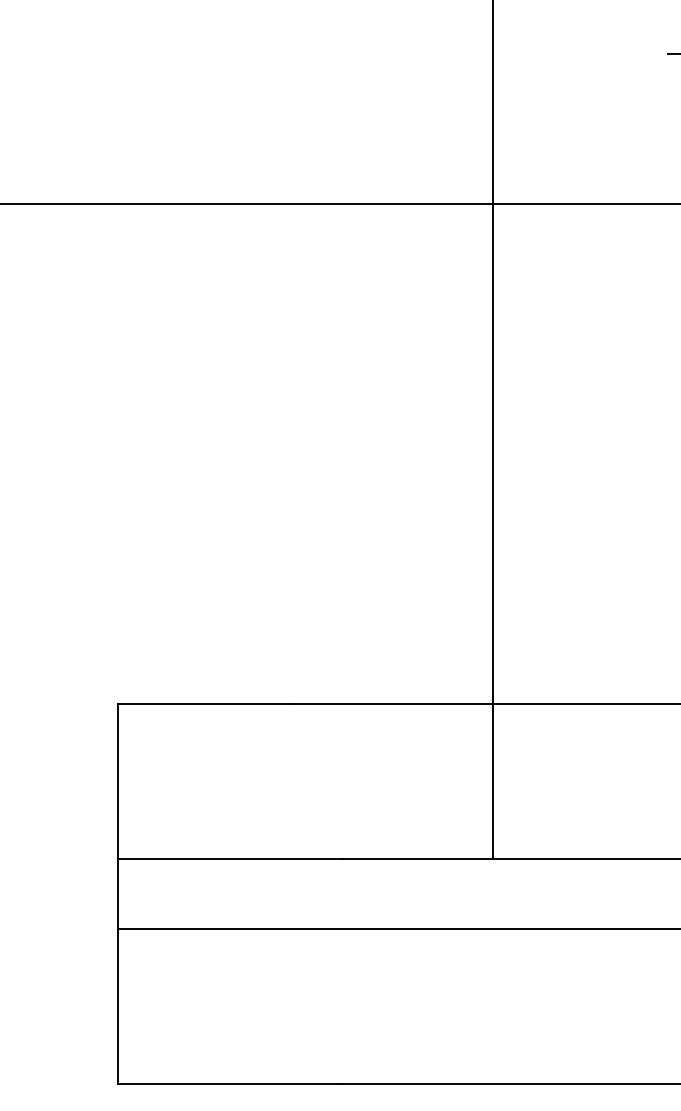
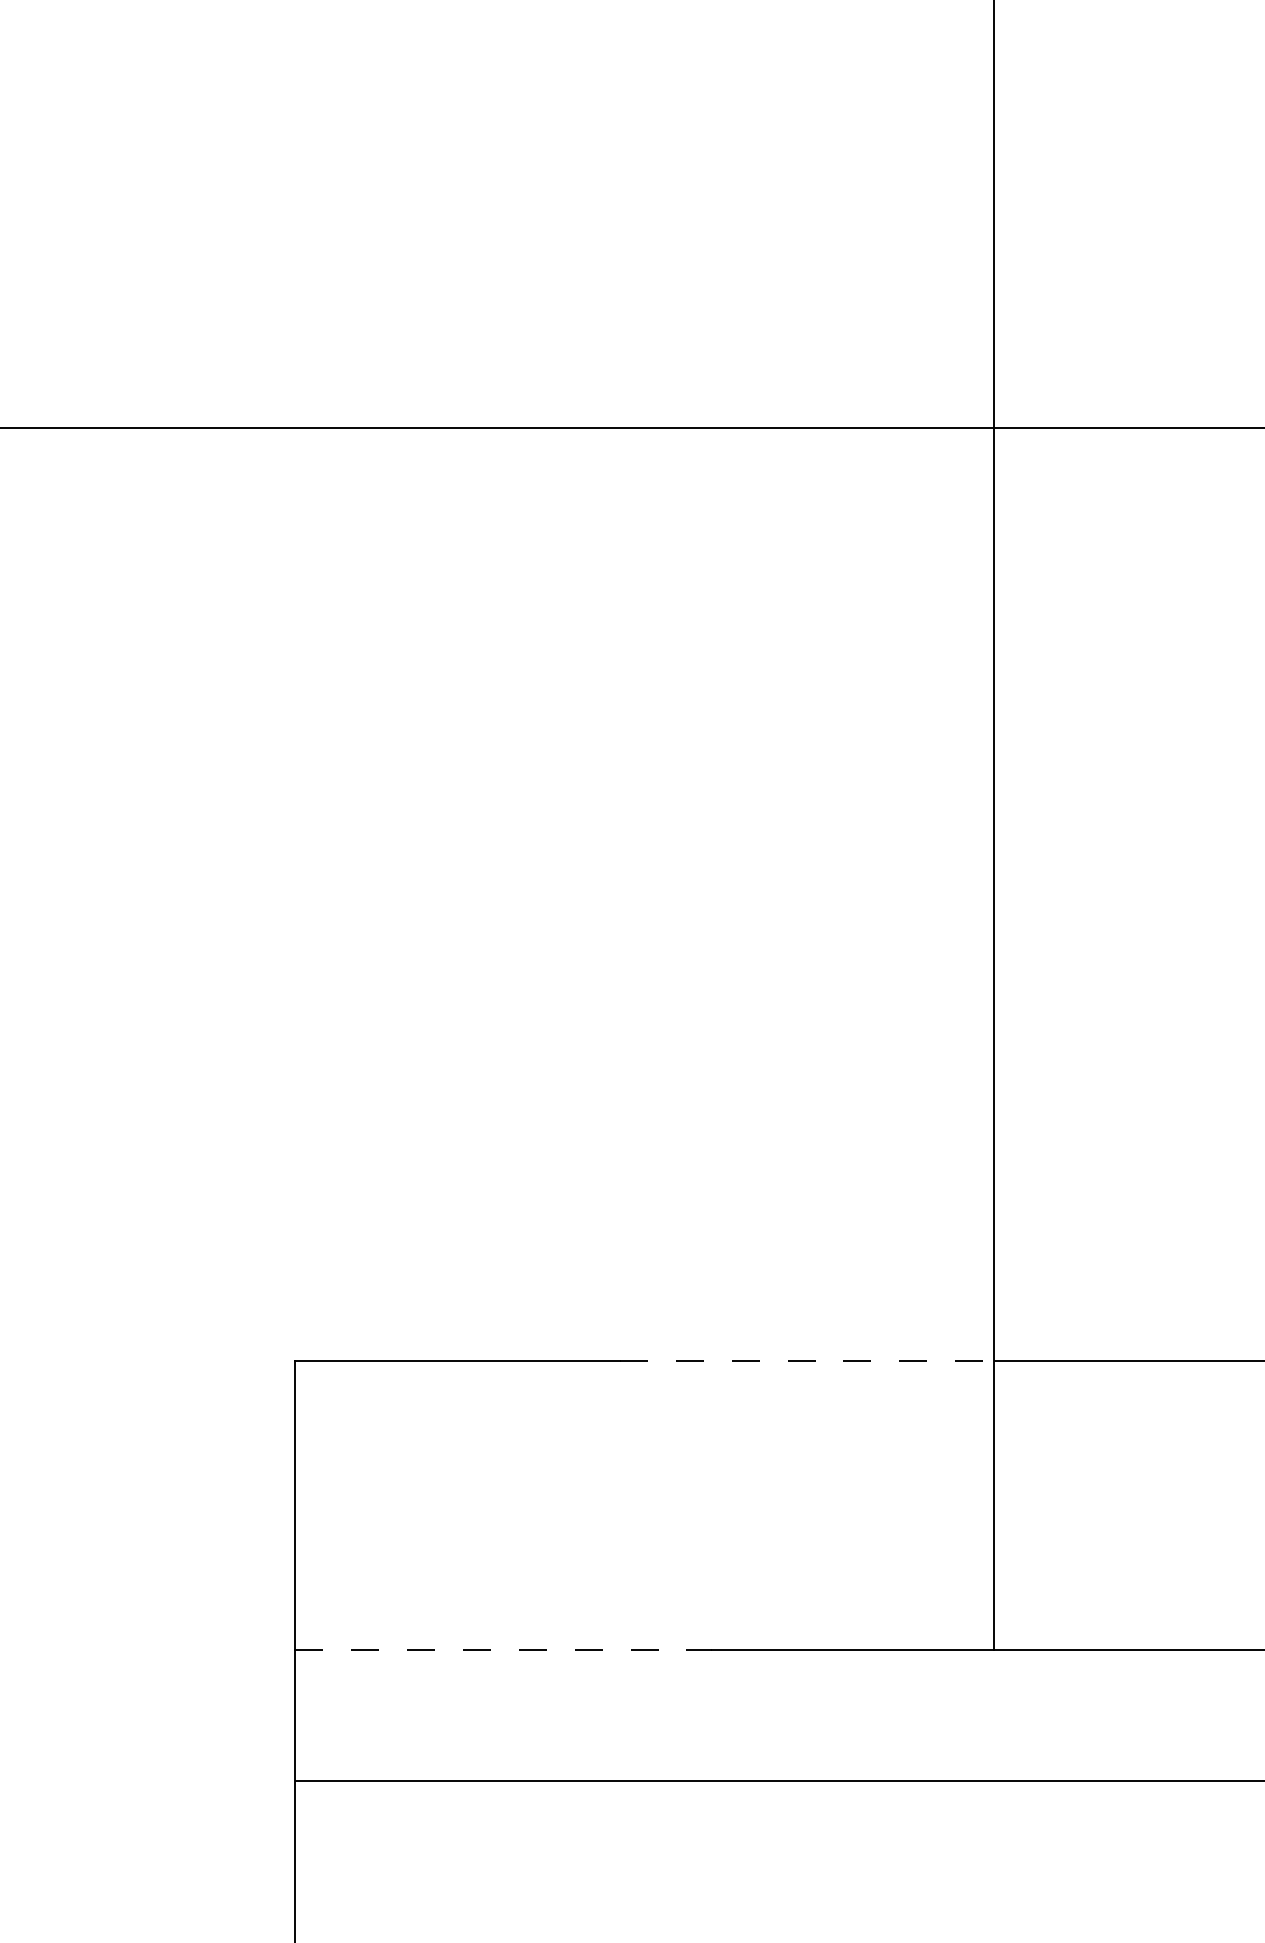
line: (393, 704) -> (807, 1361), solid -> dashed
line: (230, 858) -> (503, 1649), solid -> dashed

